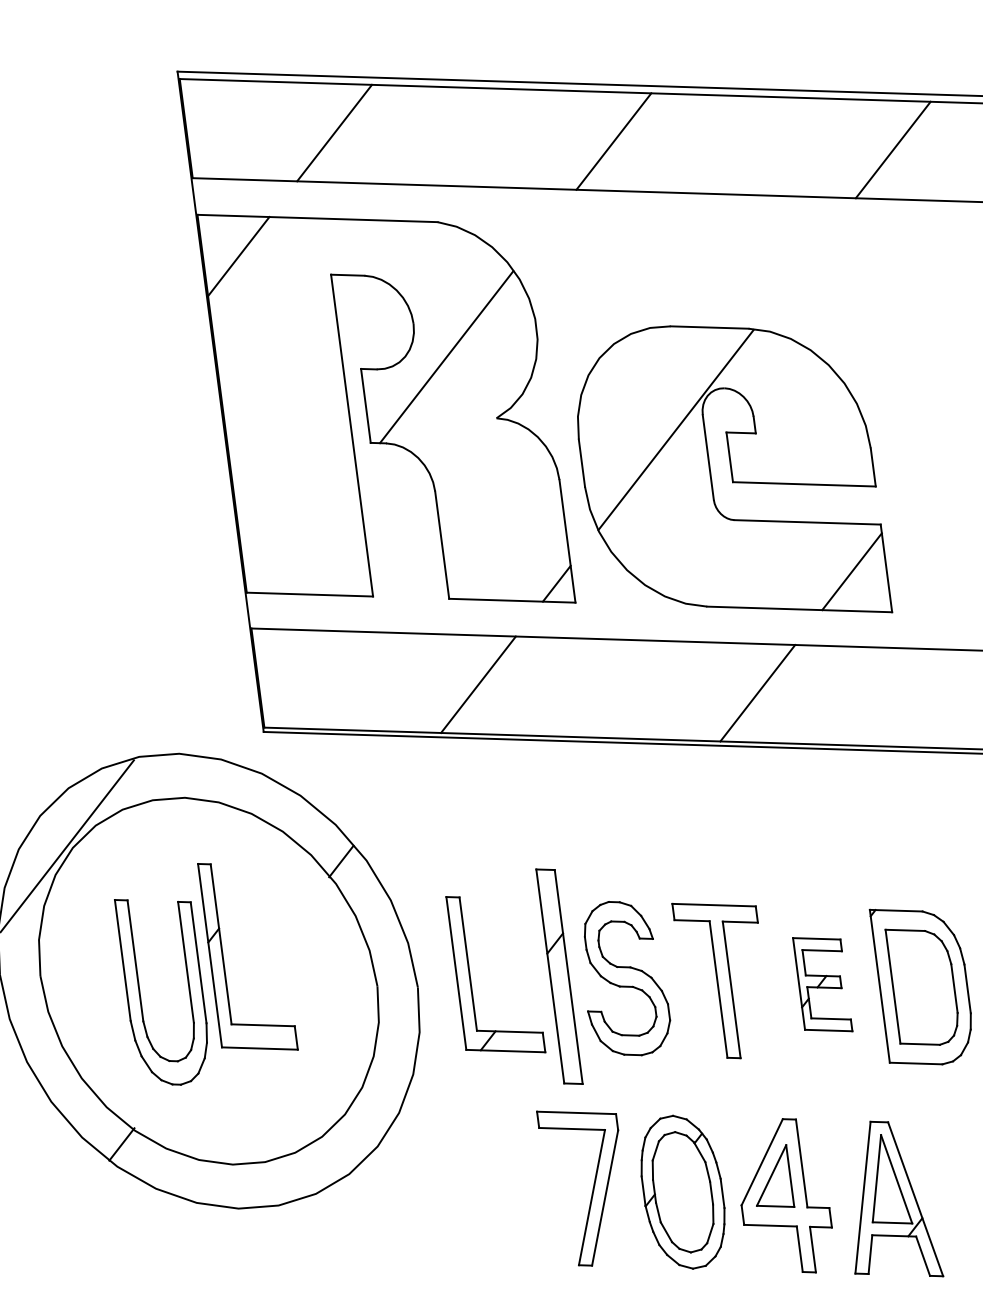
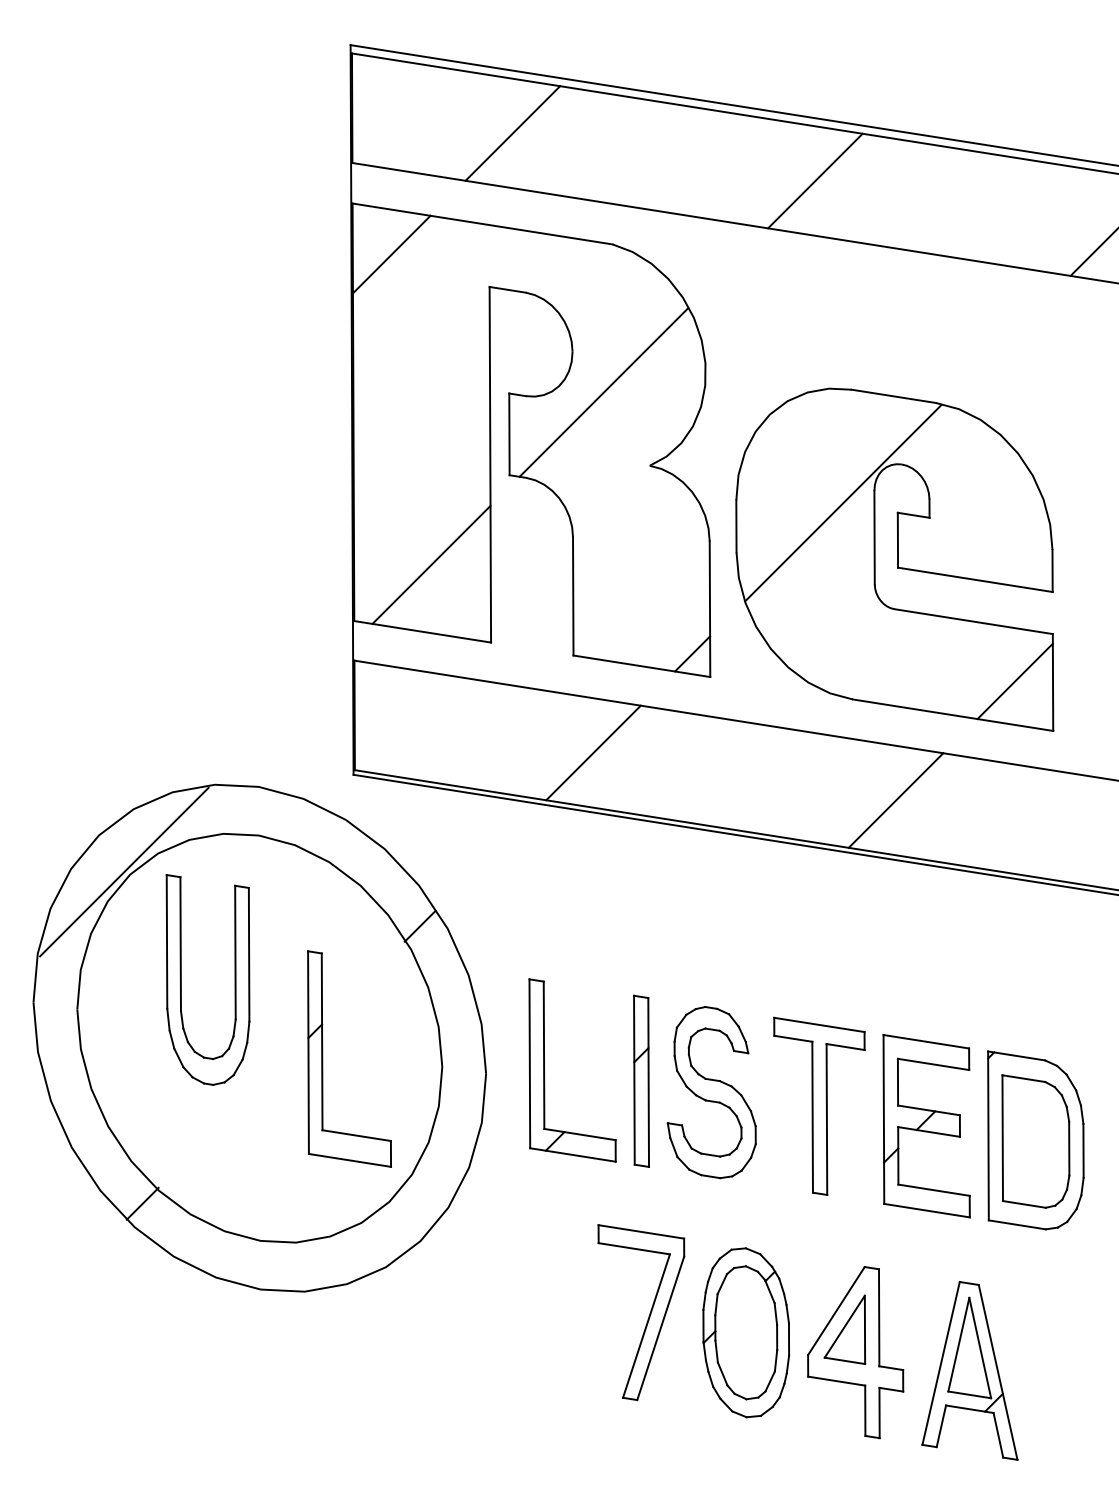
line: (310, 532) -> (431, 564), added
part: (224, 959) -> (323, 1058), moved
part: (559, 975) -> (641, 1080), size x0.71
part: (822, 984) -> (926, 1126), size x1.67
part: (140, 992) -> (181, 979), moved

